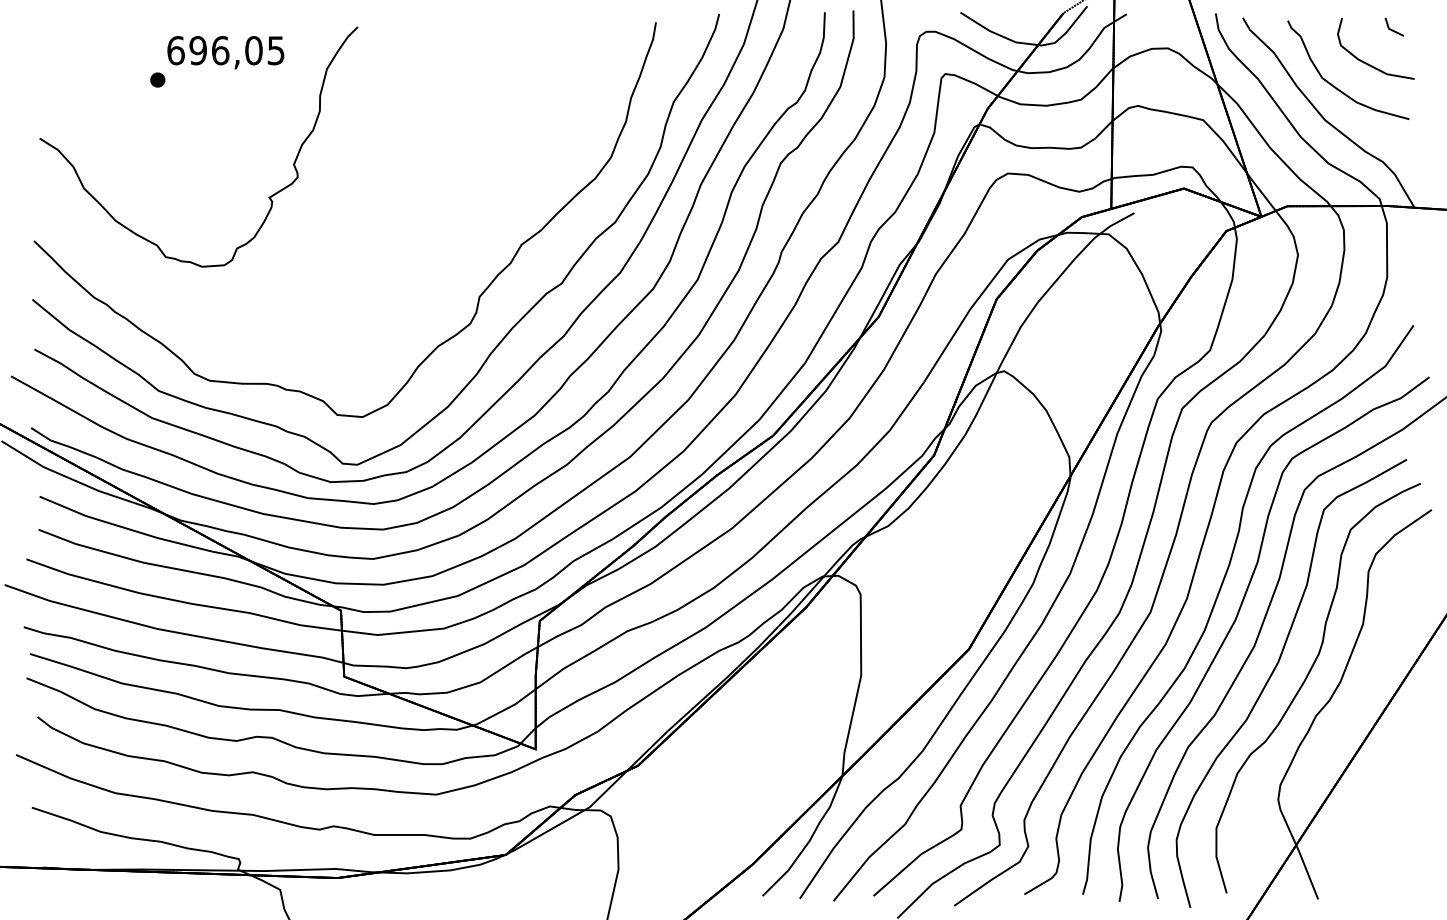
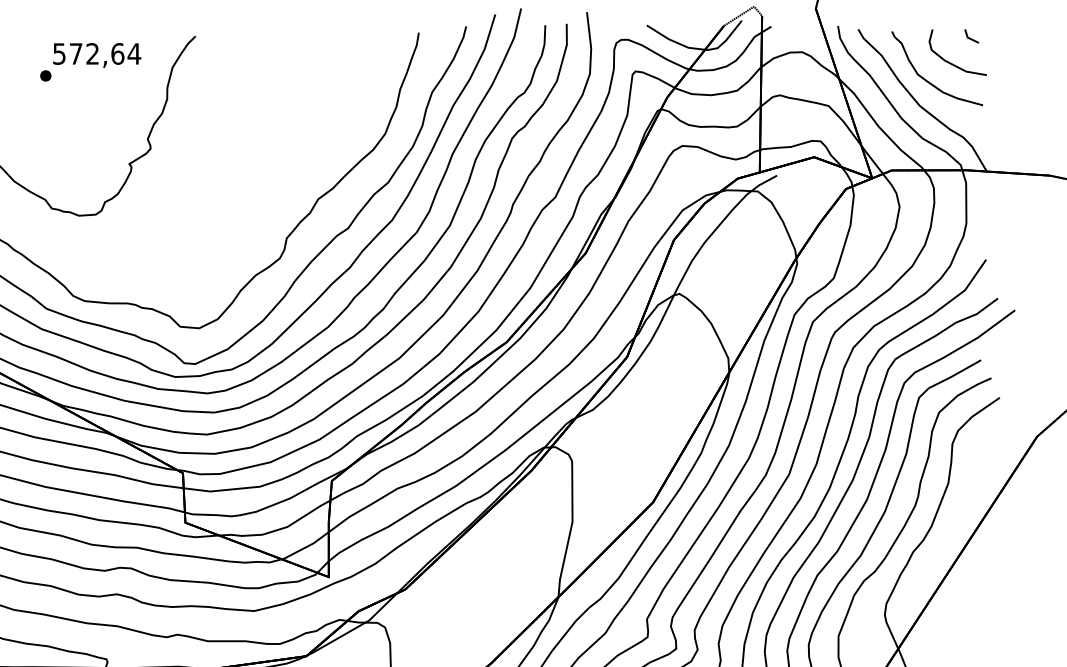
text: (226, 50) -> (97, 53), 696,05 -> 572,64

